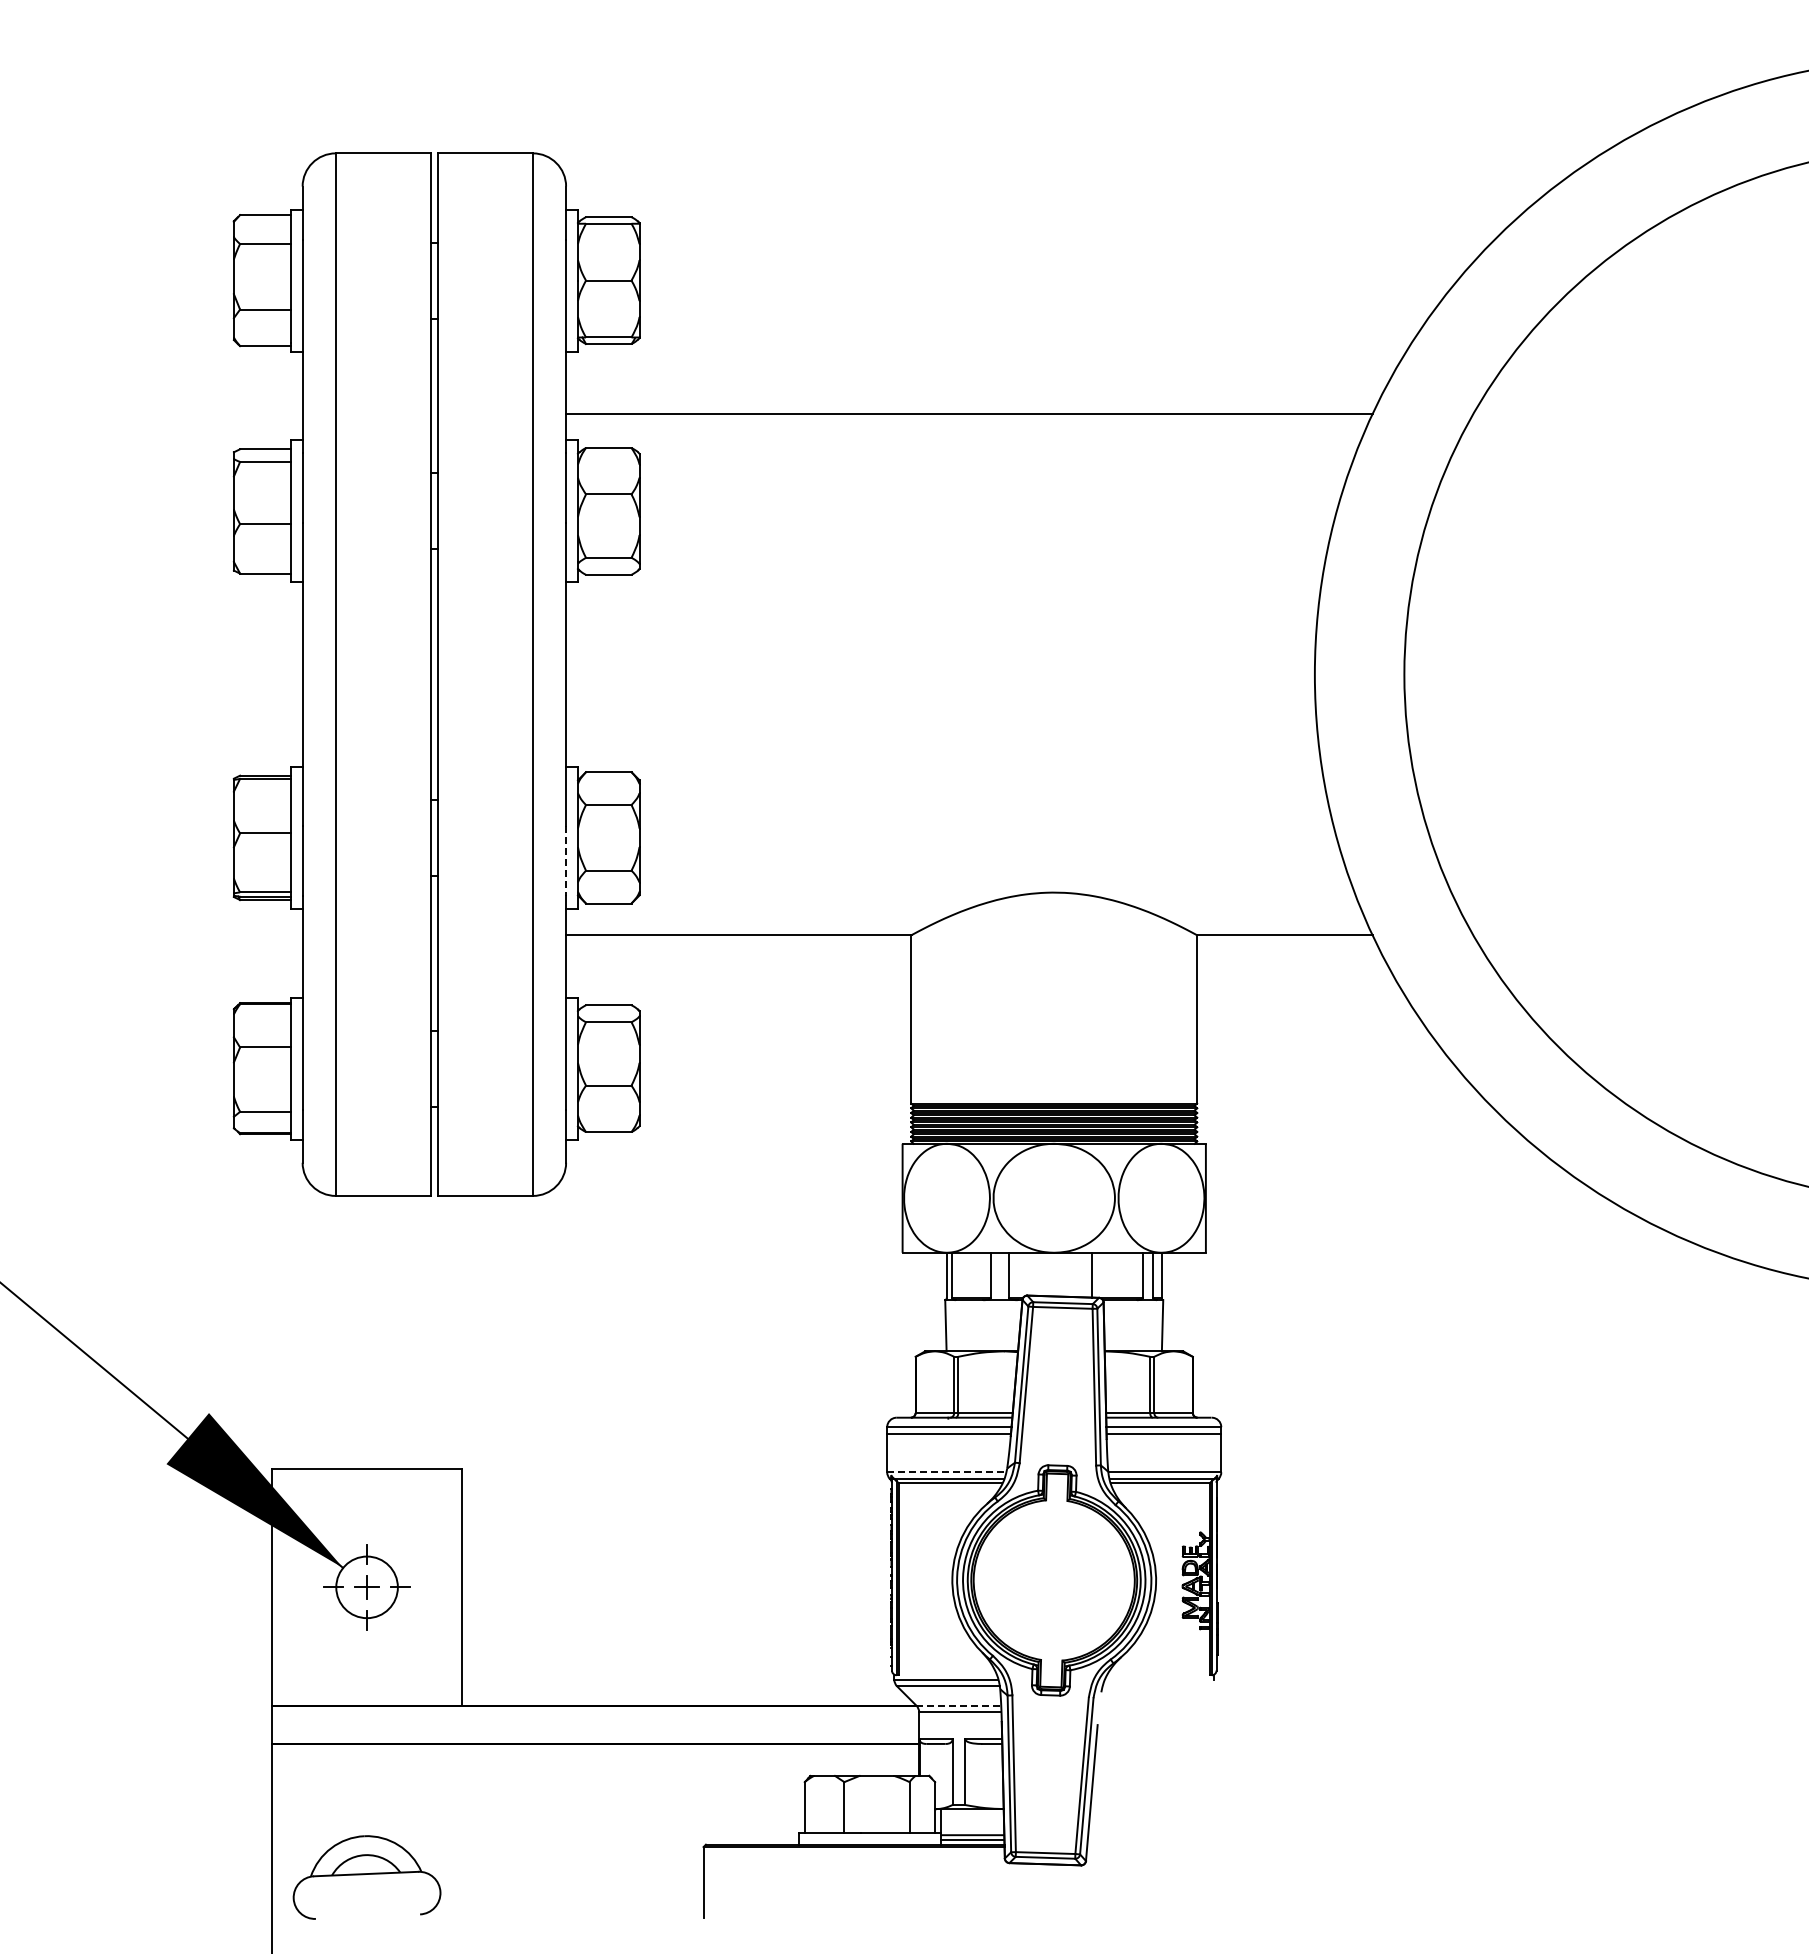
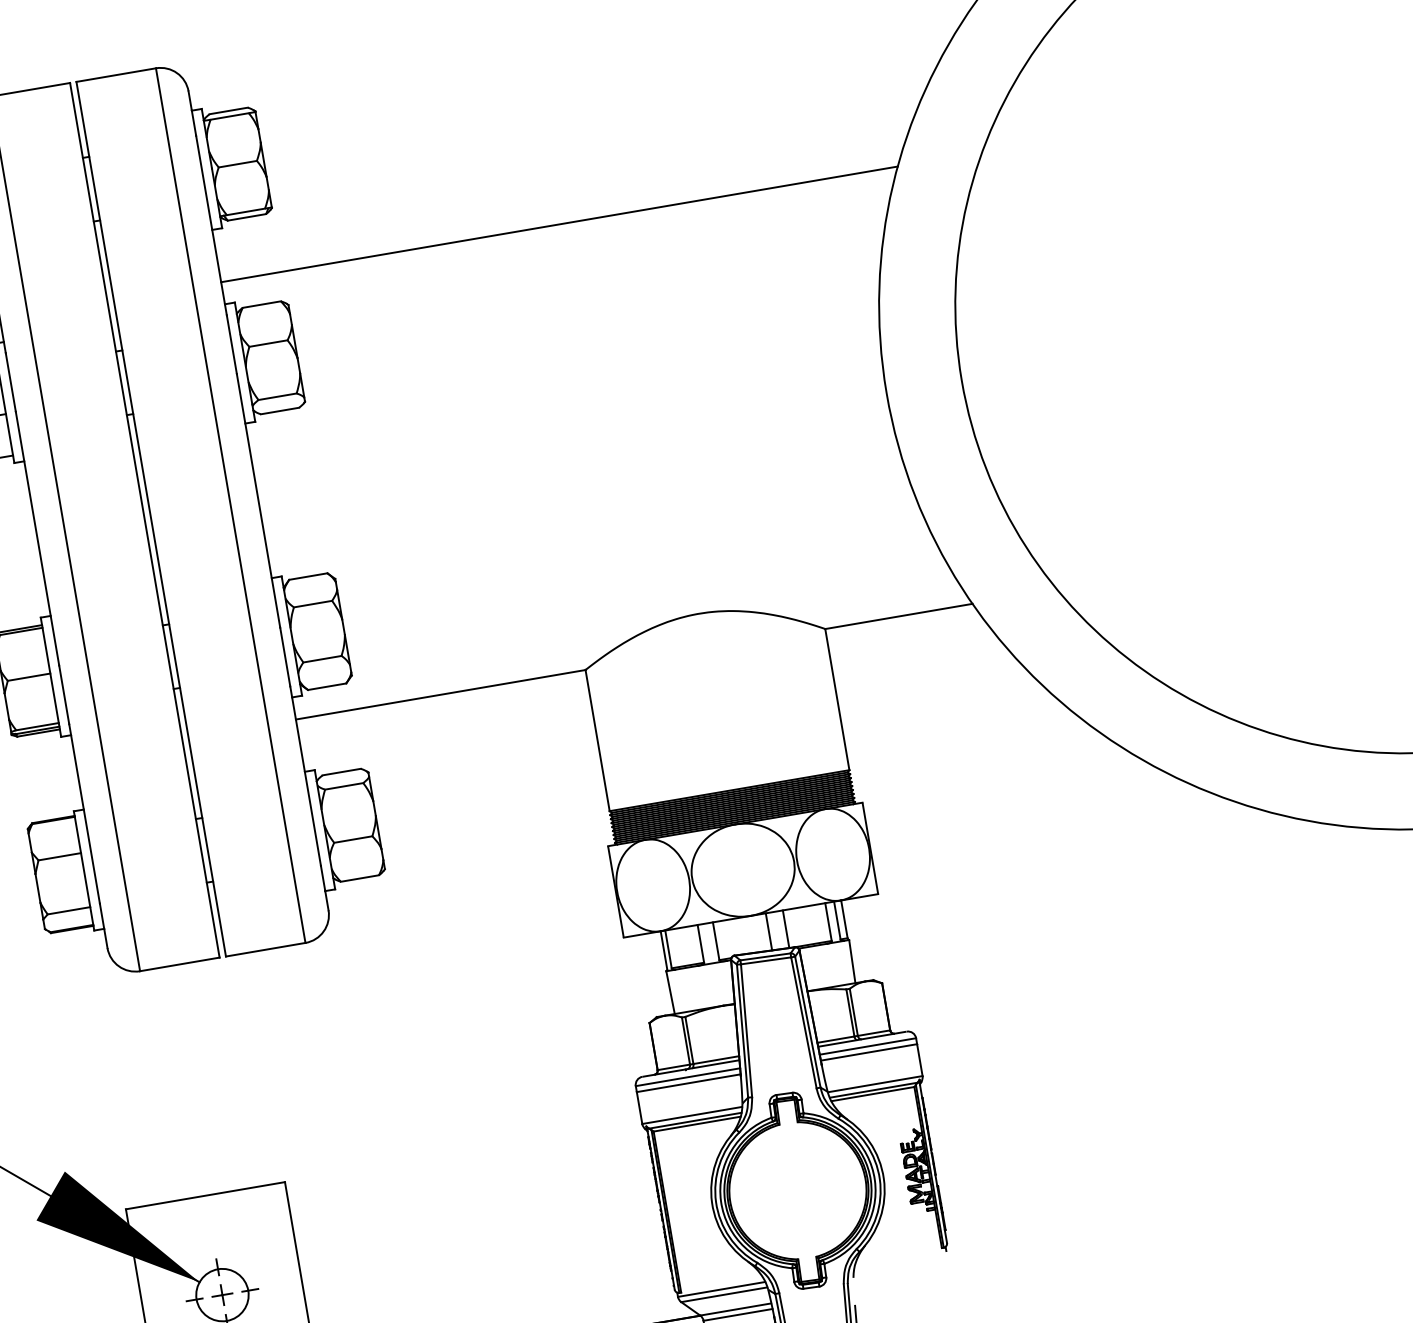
line: (566, 861) -> (285, 657), dashed -> solid
line: (1071, 1274) -> (768, 931), added
line: (947, 1472) -> (692, 1115), dashed -> solid
line: (959, 1705) -> (736, 1309), dashed -> solid

